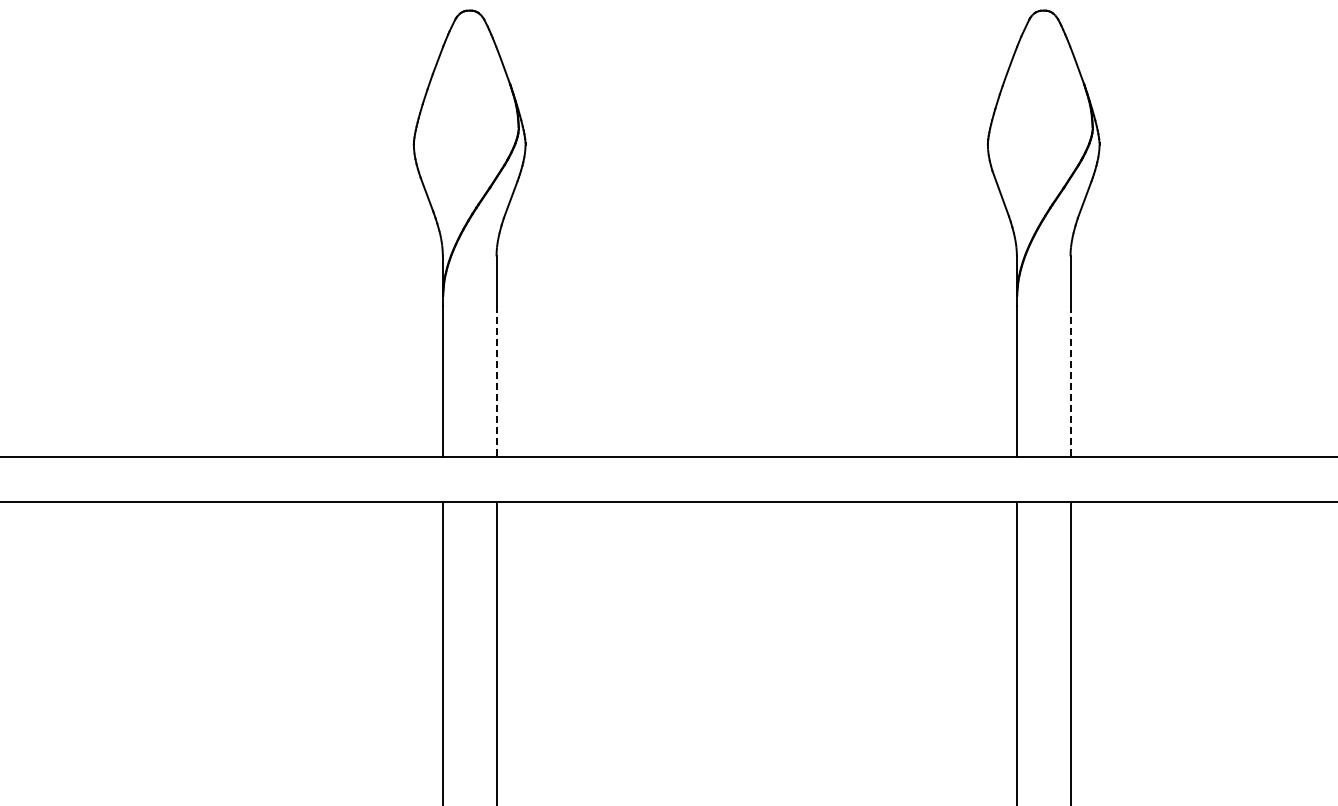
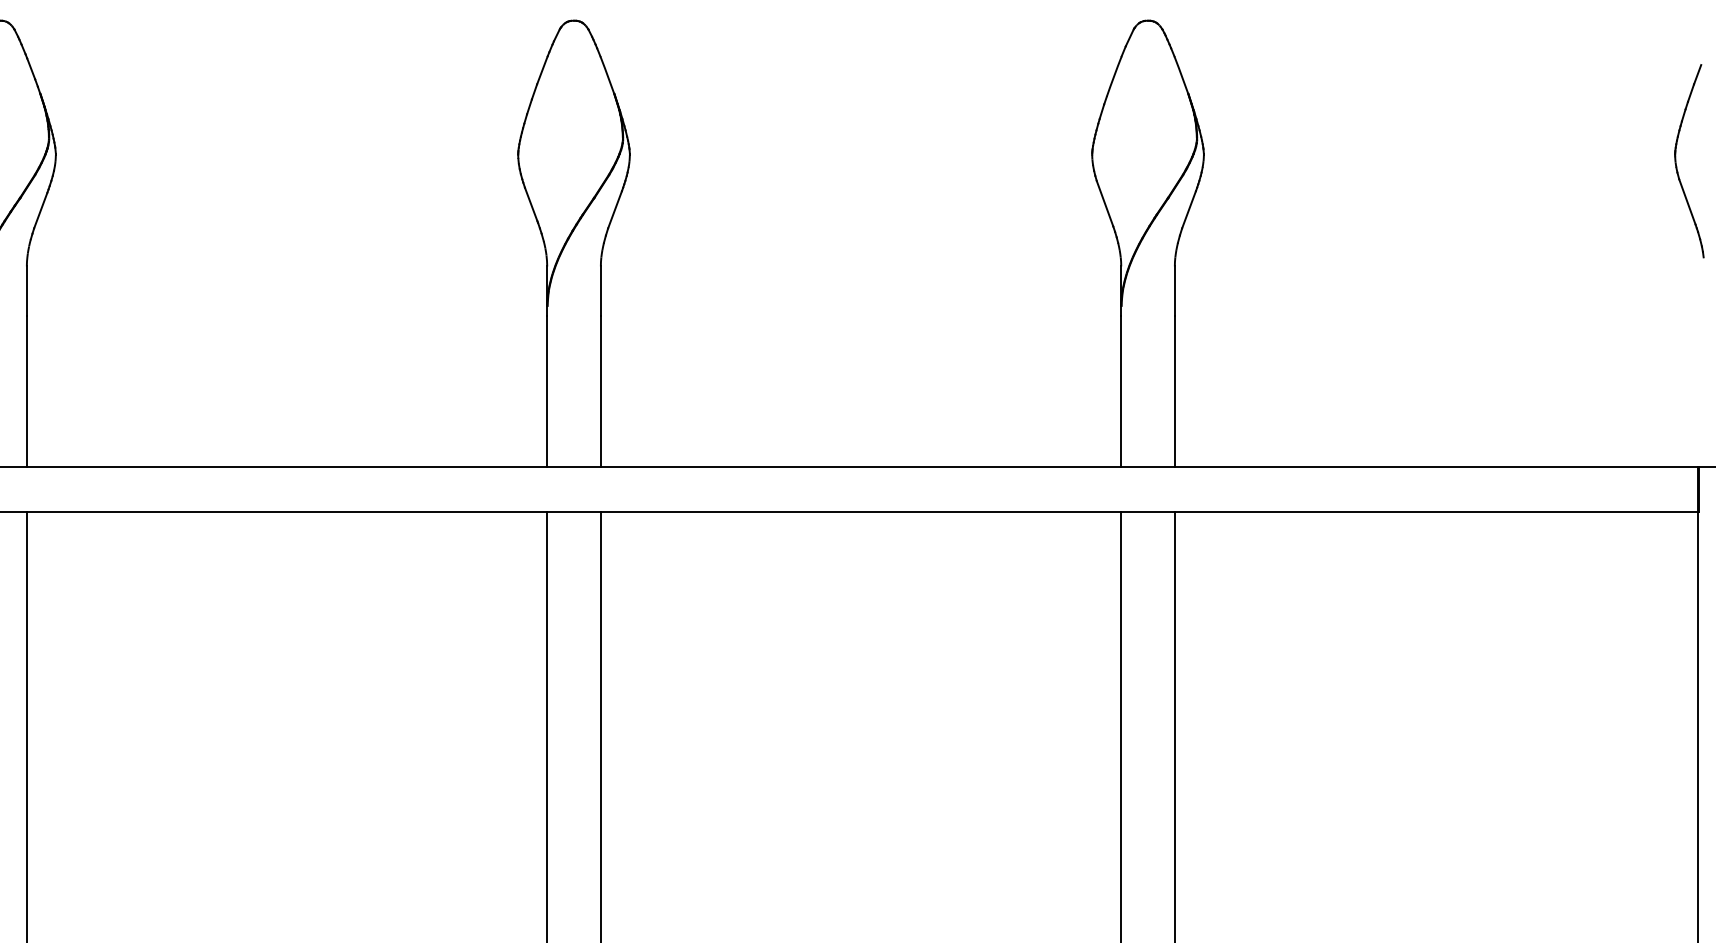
line: (496, 381) -> (600, 391), dashed -> solid
line: (1070, 381) -> (1174, 391), dashed -> solid

